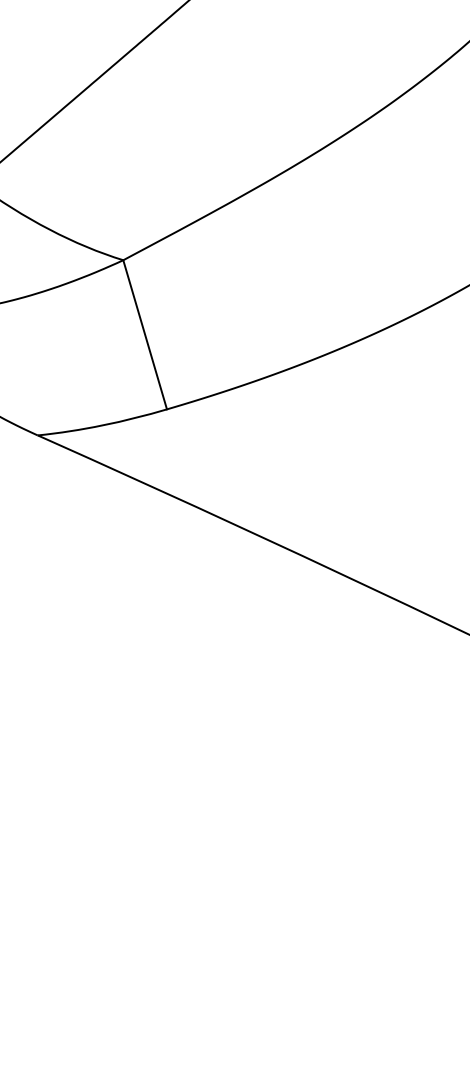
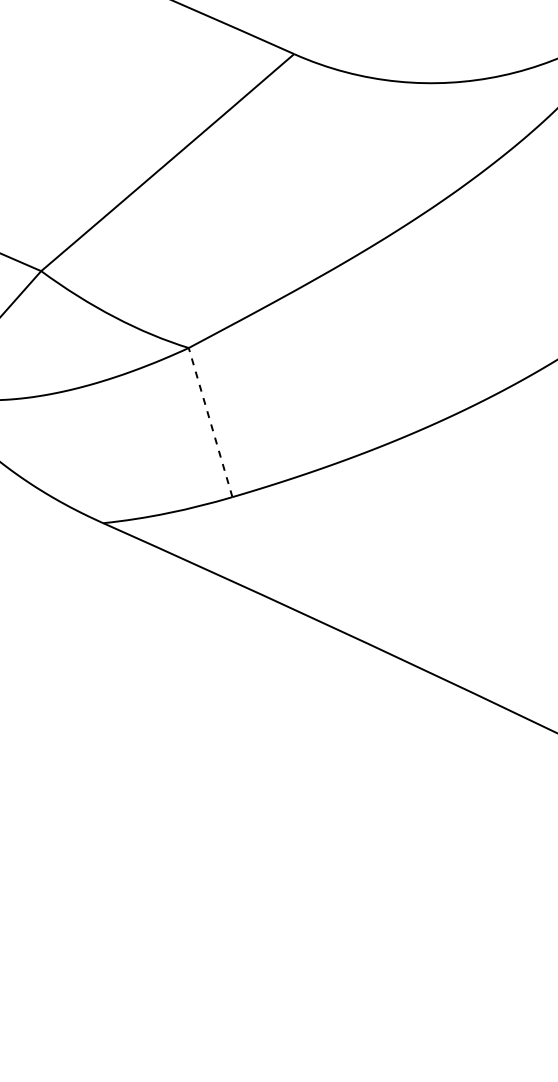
line: (145, 334) -> (210, 422), solid -> dashed

